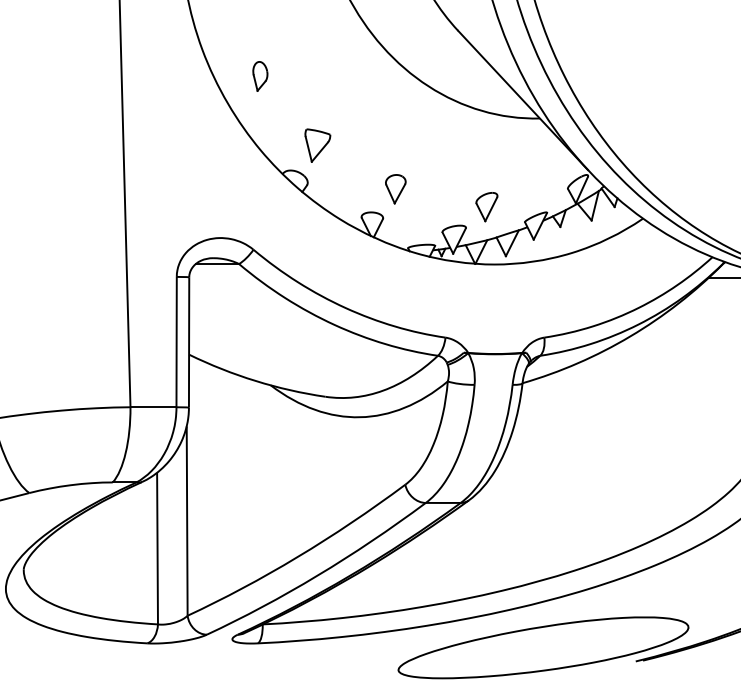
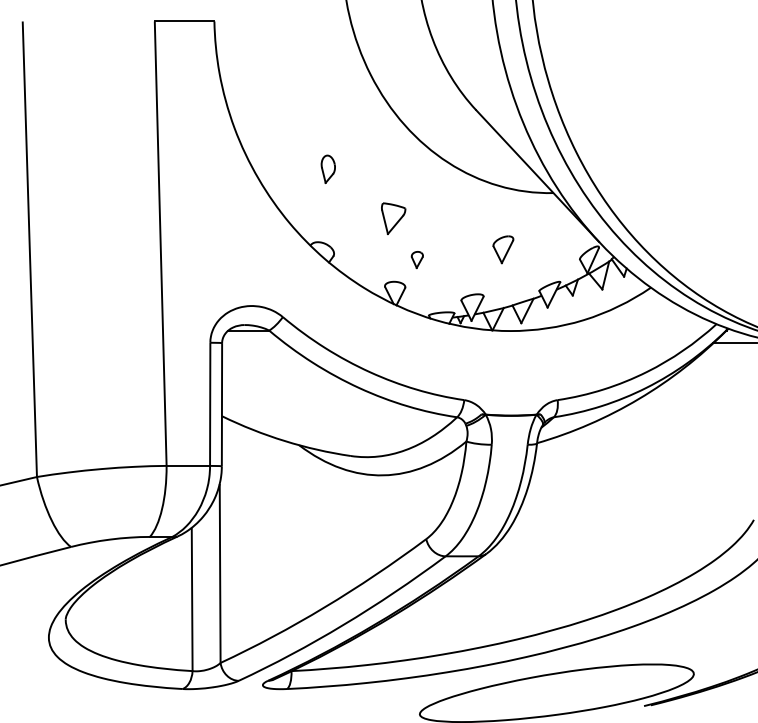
part: (259, 75) -> (327, 168), moved
part: (317, 145) -> (393, 218), moved
part: (396, 188) -> (417, 259), size x0.6
part: (487, 206) -> (503, 249), moved

